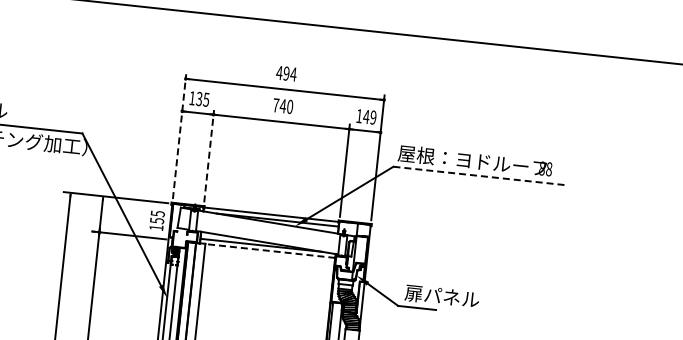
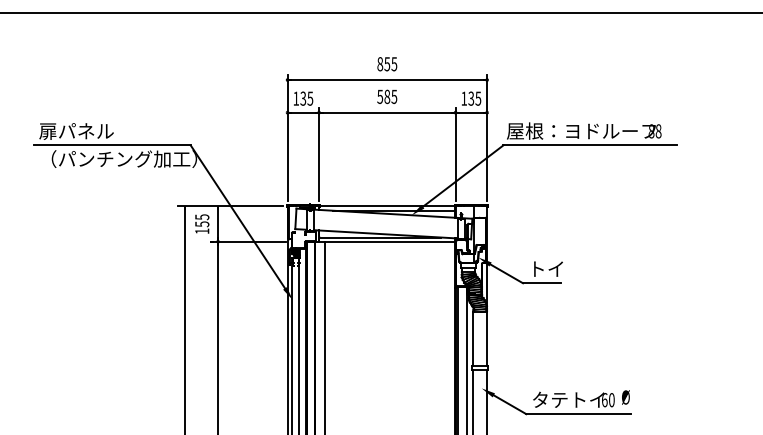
text: (286, 74) -> (387, 64), 494 -> 855
text: (283, 105) -> (387, 96), 740 -> 585
text: (369, 117) -> (474, 98), 149 -> 135
line: (179, 136) -> (287, 138), dashed -> solid
line: (209, 155) -> (319, 153), dashed -> solid
line: (479, 176) -> (590, 145), dashed -> solid
text: (157, 220) -> (202, 223), moved
line: (269, 251) -> (389, 242), dashed -> solid
text: (442, 295) -> (565, 268), 扉パネル -> トイ

